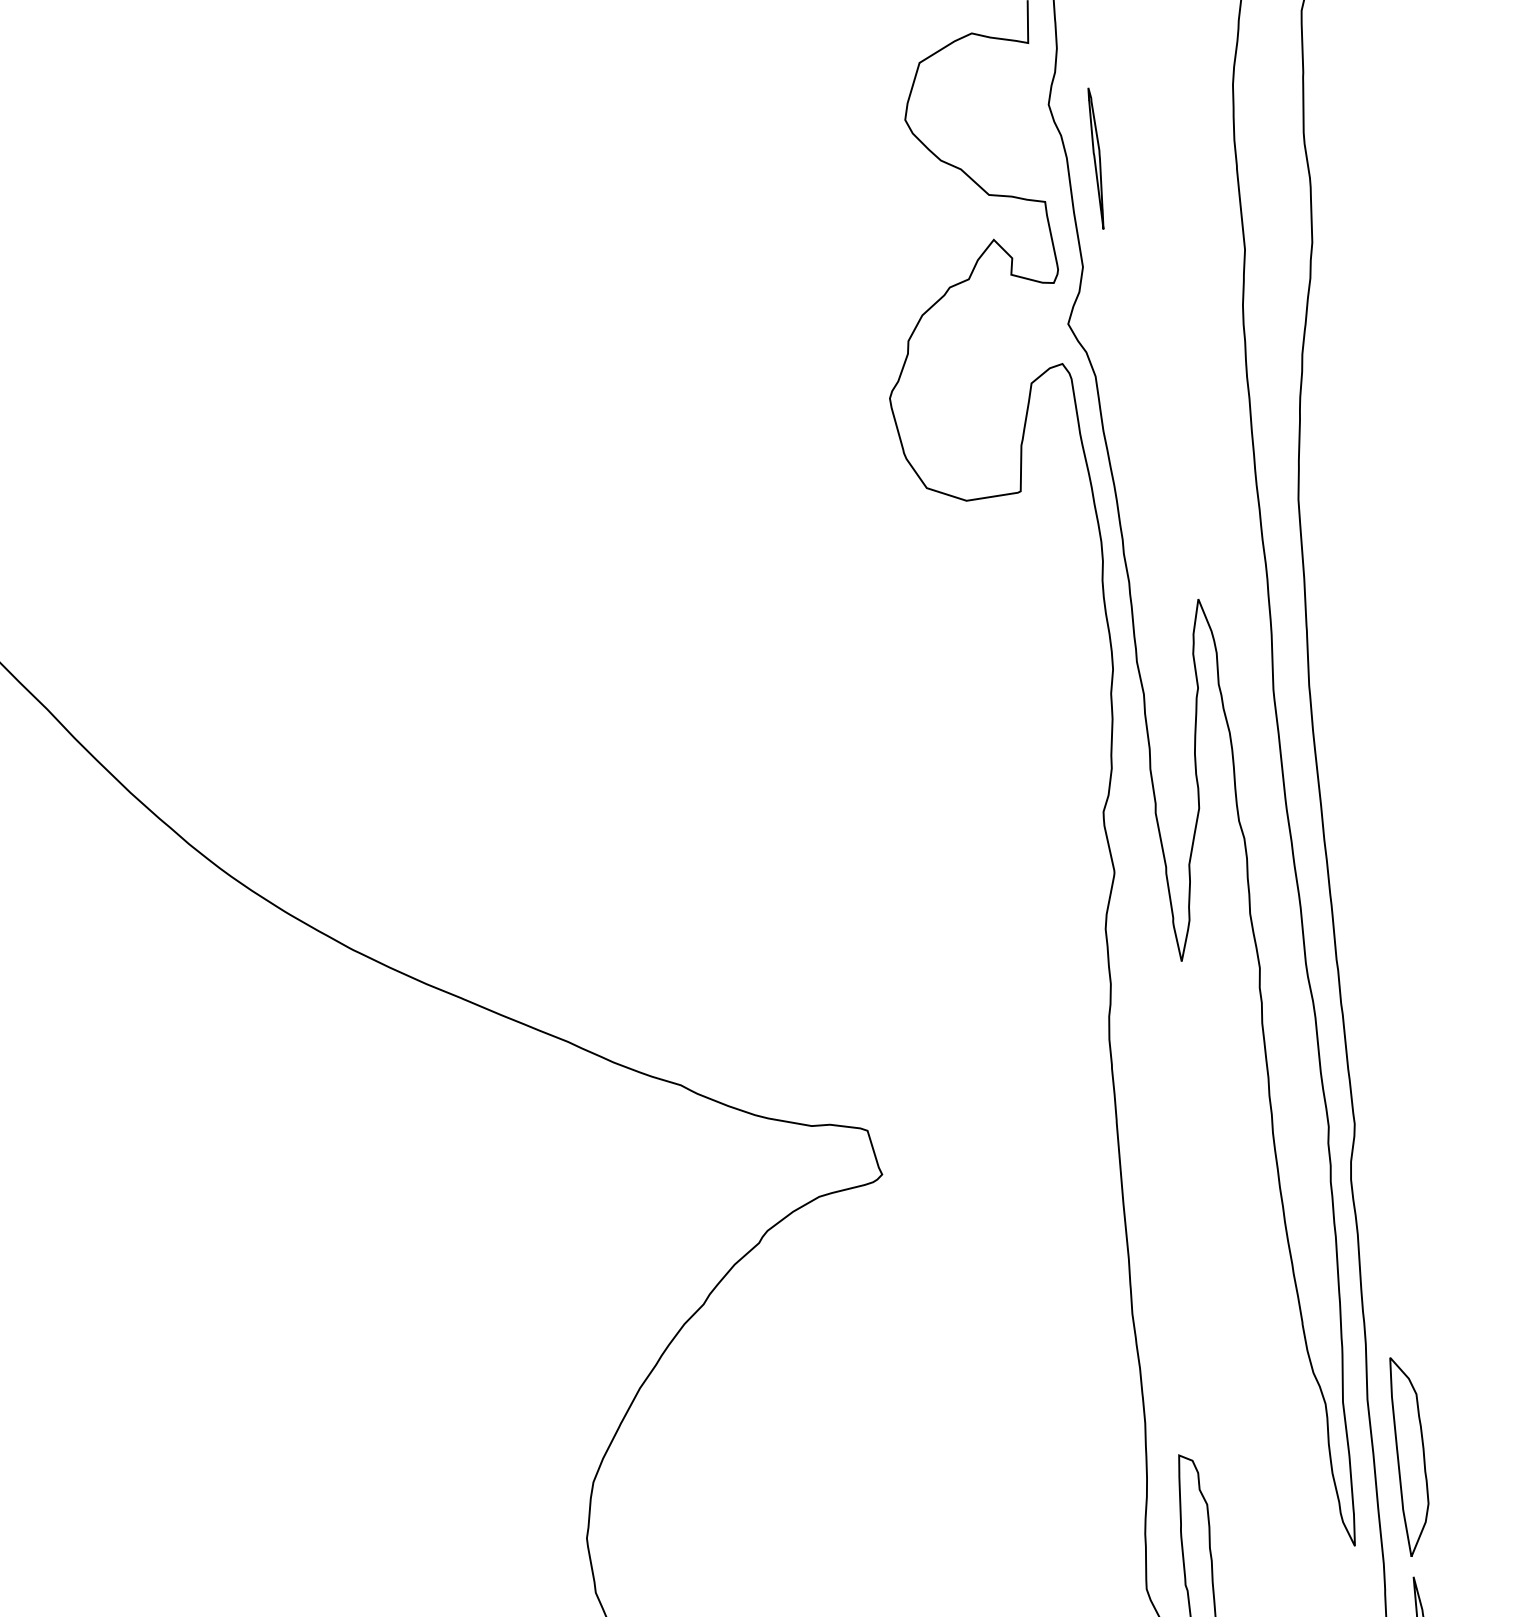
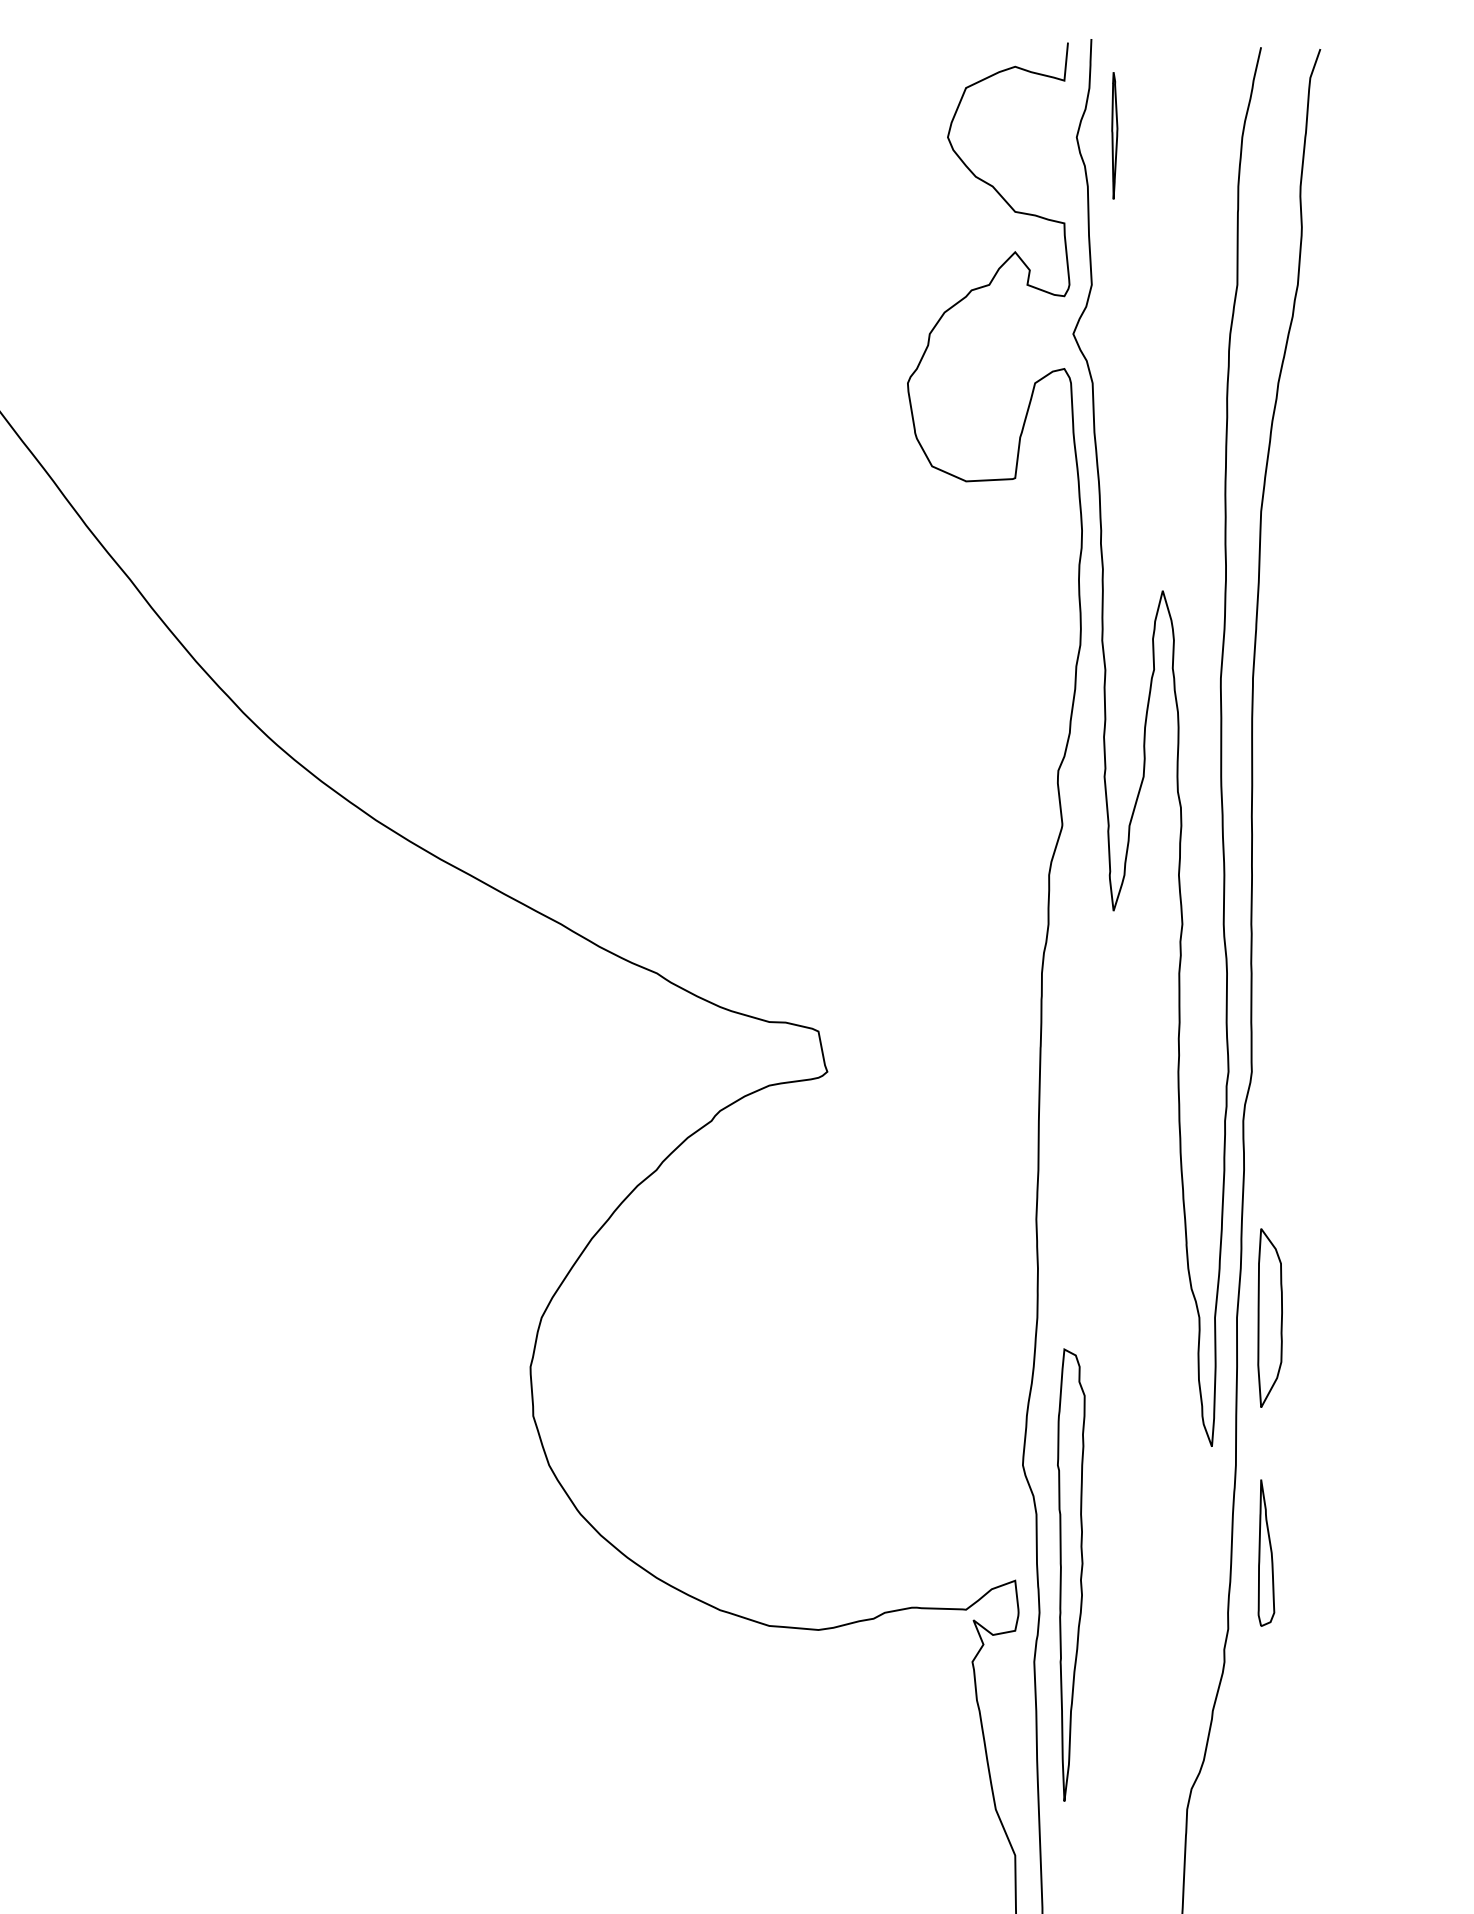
part: (1096, 158) -> (1114, 135), moved
part: (1410, 1455) -> (1269, 1317), moved

